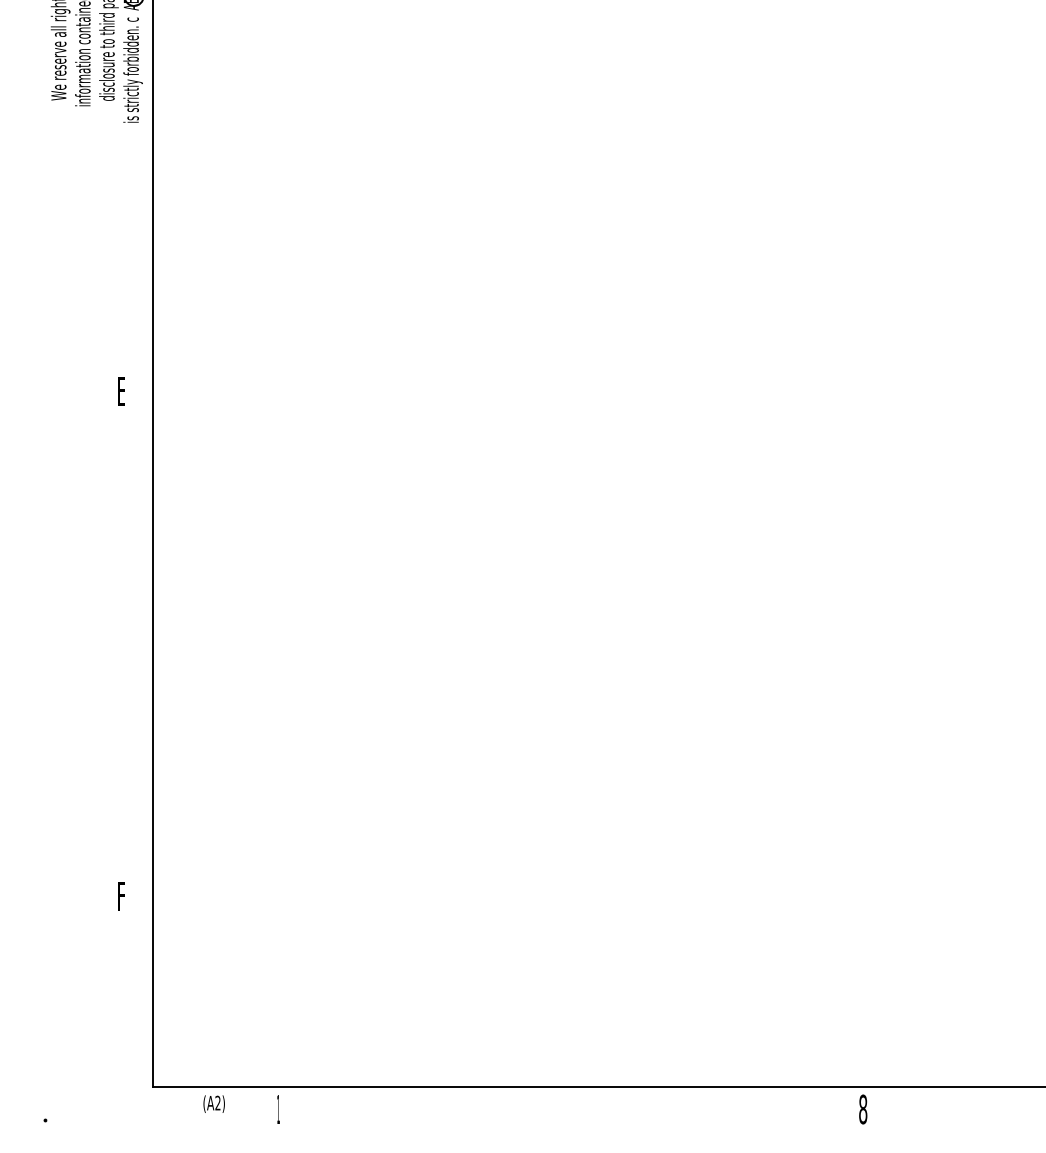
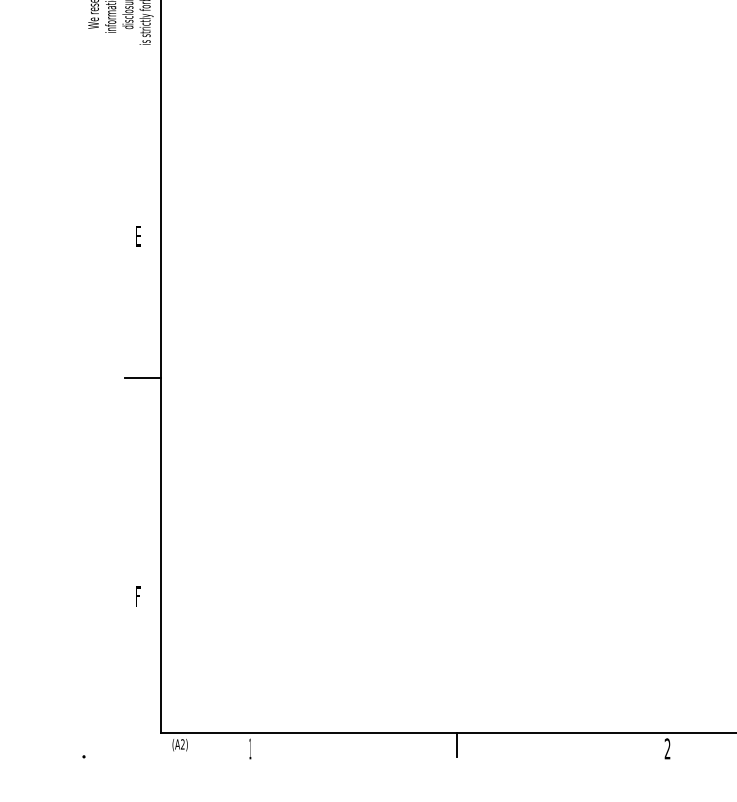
line: (128, 589) -> (143, 377), added
text: (213, 1103) -> (179, 744), moved
line: (567, 1103) -> (456, 744), added
text: (863, 1109) -> (667, 748), 8 -> 2

